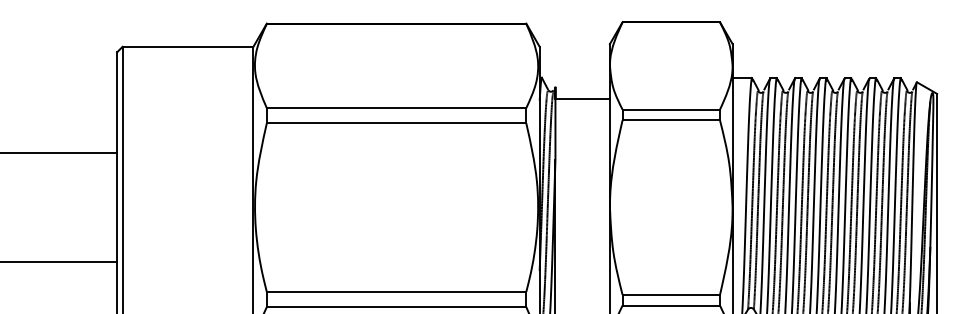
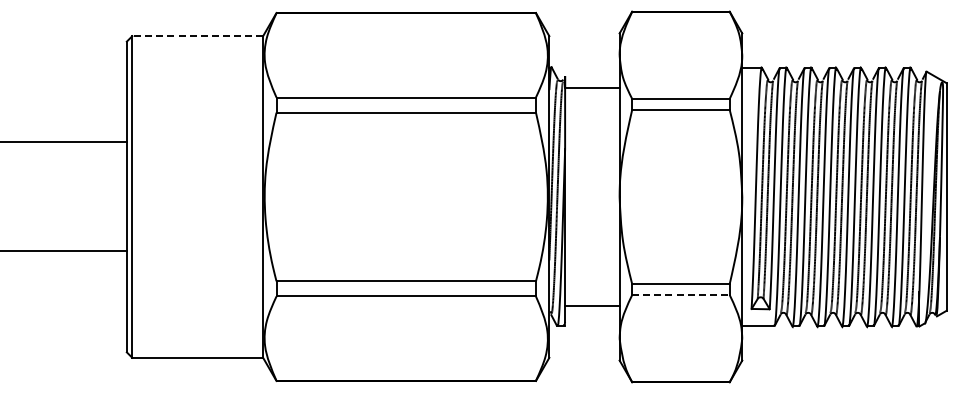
line: (187, 47) -> (197, 36), solid -> dashed
line: (670, 306) -> (680, 295), solid -> dashed

